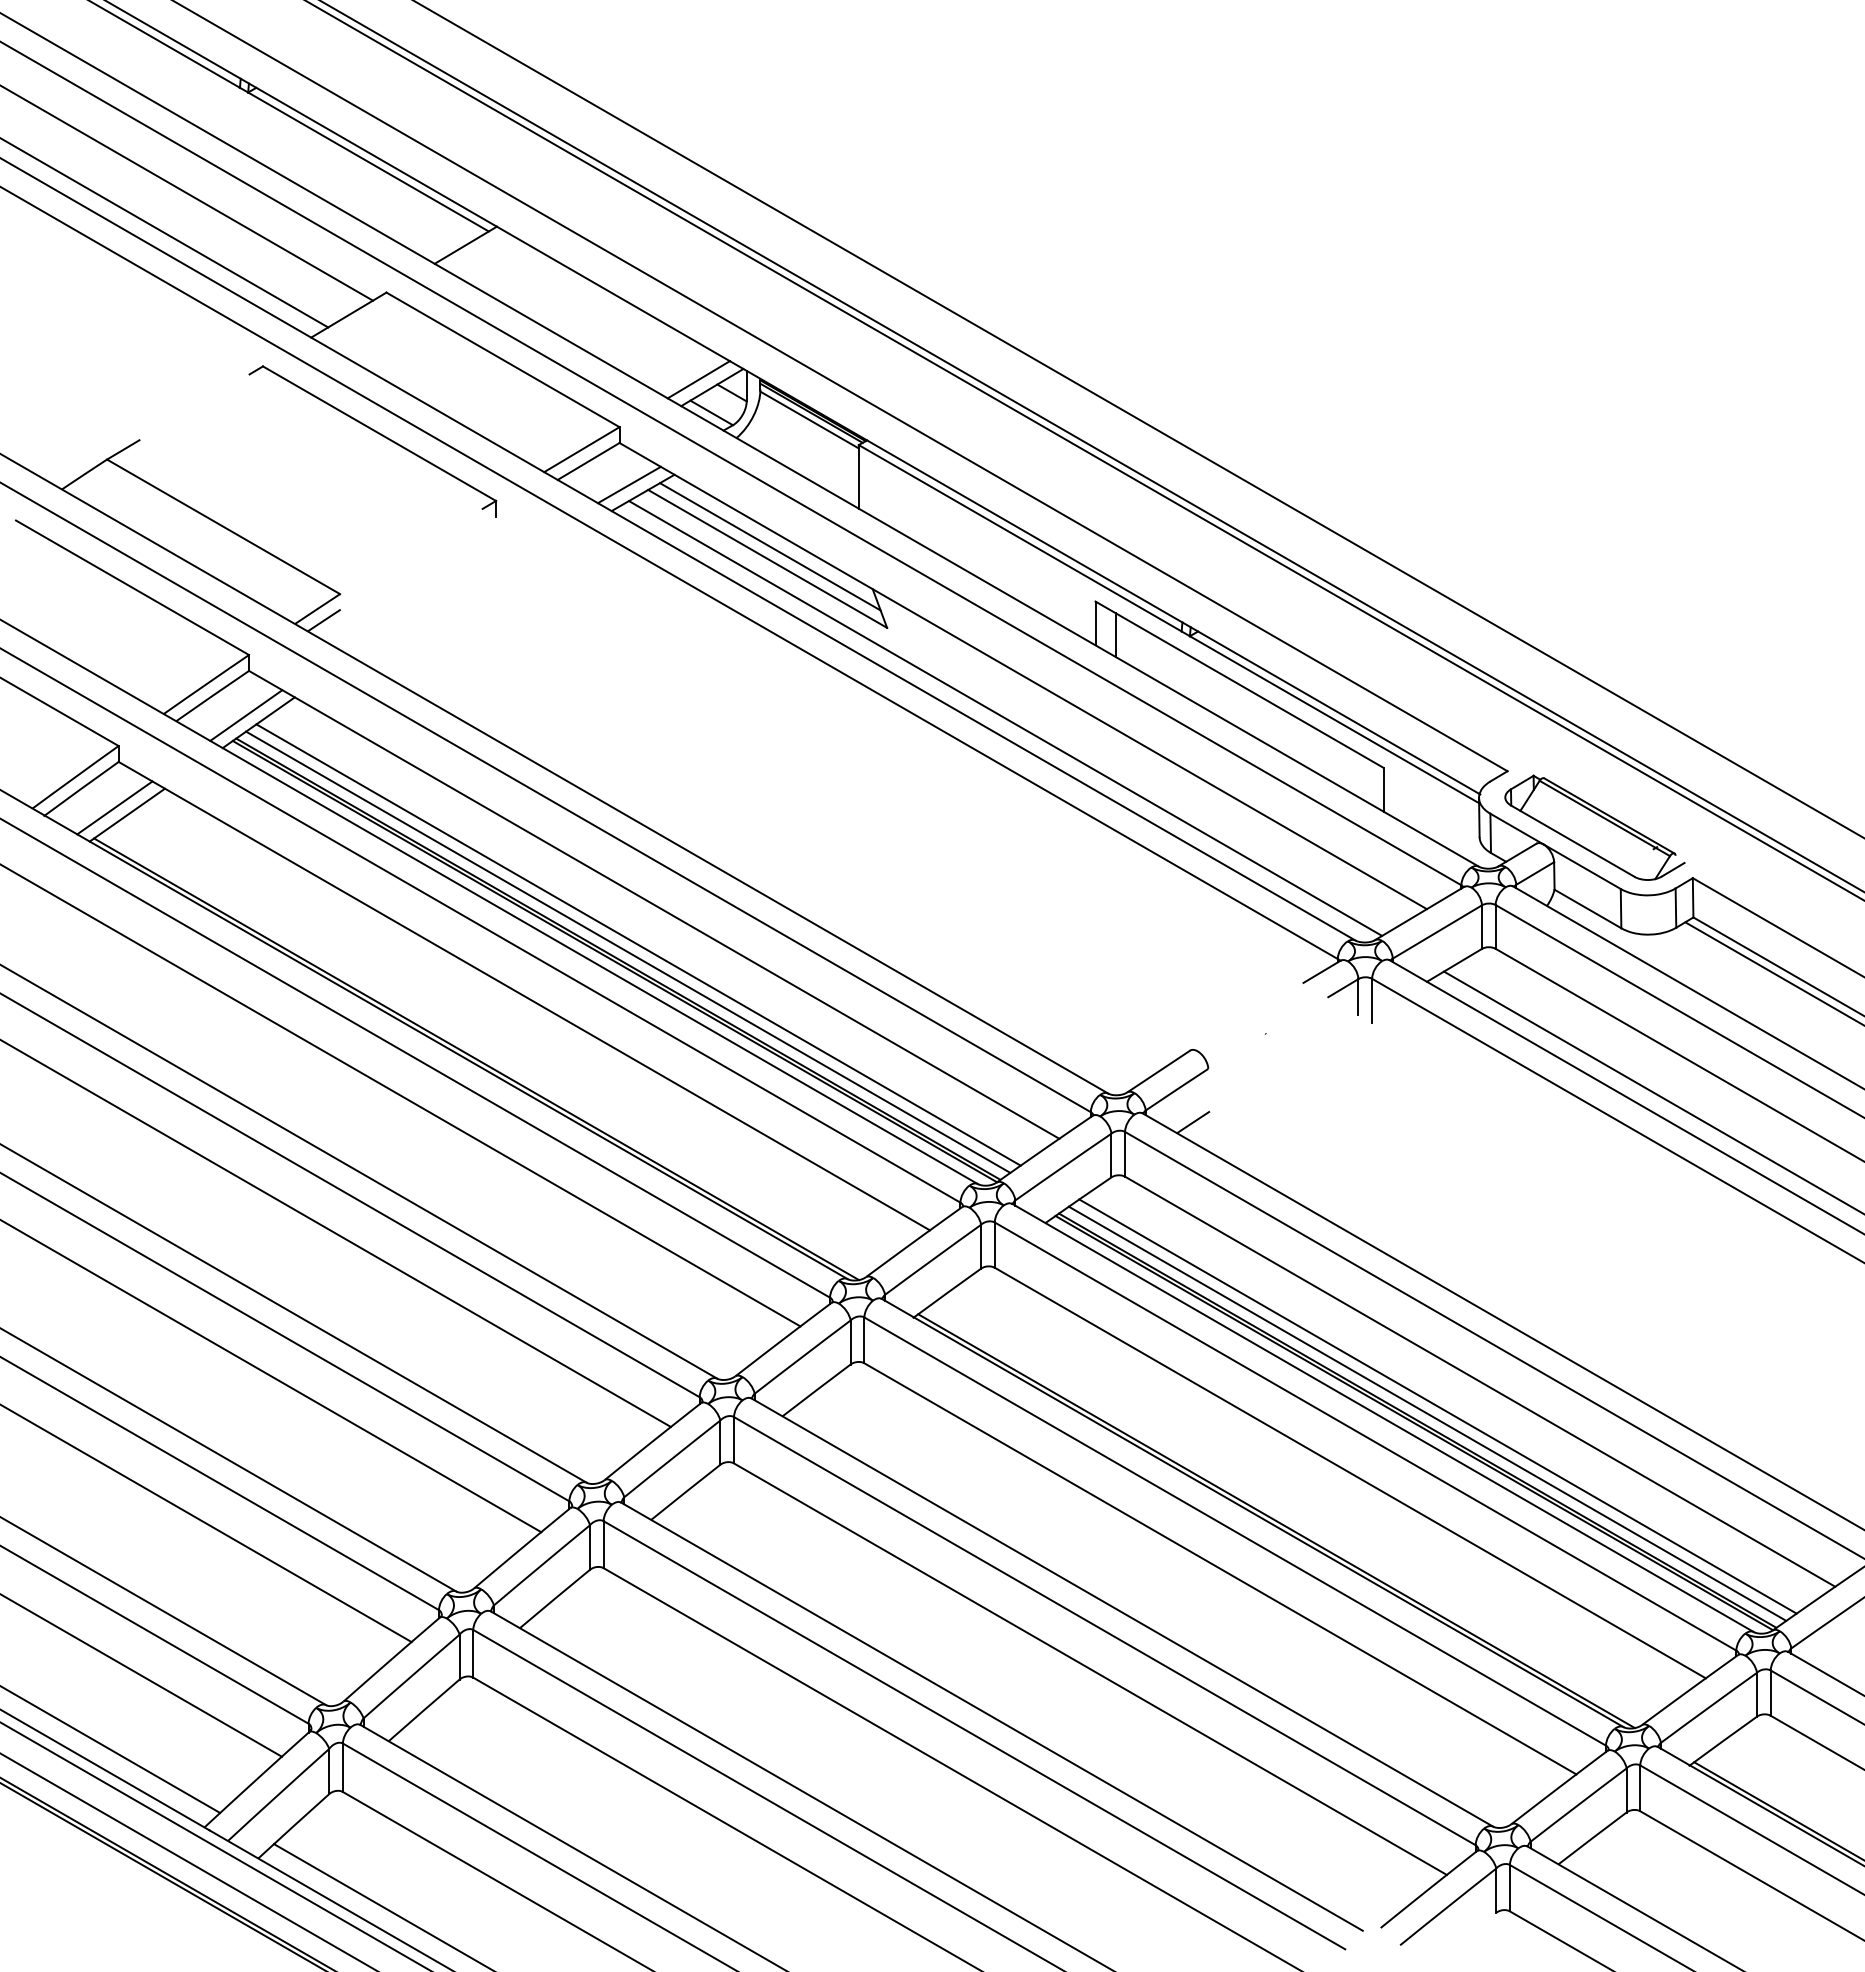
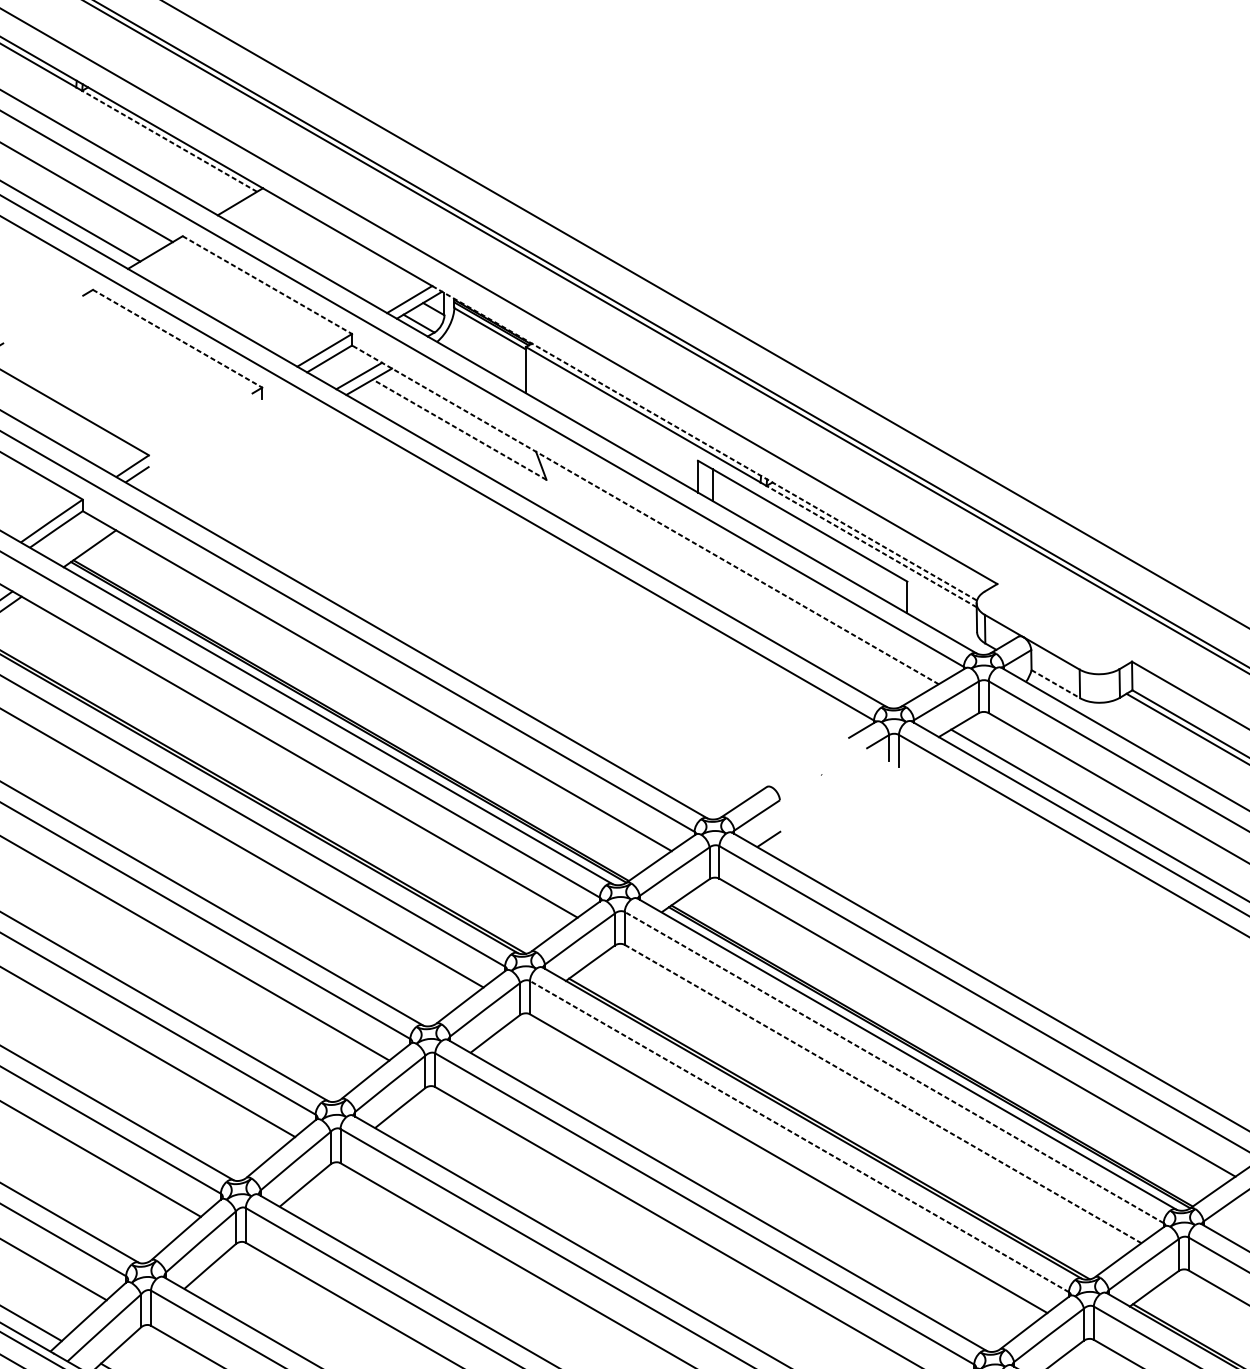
line: (368, 162) -> (169, 141), solid -> dashed
line: (503, 359) -> (267, 284), solid -> dashed
line: (379, 433) -> (177, 338), solid -> dashed
line: (770, 546) -> (461, 420), removed
line: (767, 558) -> (459, 429), solid -> dashed
line: (1105, 578) -> (705, 443), solid -> dashed
line: (1022, 675) -> (644, 514), solid -> dashed
line: (246, 715) -> (80, 543), removed
line: (1005, 718) -> (632, 545), removed
line: (1334, 719) -> (871, 546), solid -> dashed
part: (1594, 827) -> (1060, 624), removed
line: (1587, 908) -> (1055, 683), solid -> dashed
line: (638, 944) -> (365, 709), removed
line: (628, 951) -> (358, 715), removed
line: (1437, 1406) -> (946, 1045), removed
line: (1427, 1413) -> (939, 1050), removed
line: (1365, 1436) -> (894, 1067), solid -> dashed
line: (1350, 1473) -> (883, 1094), solid -> dashed
line: (1234, 1531) -> (798, 1136), solid -> dashed

